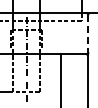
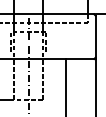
line: (88, 34) -> (95, 37), dashed -> solid

